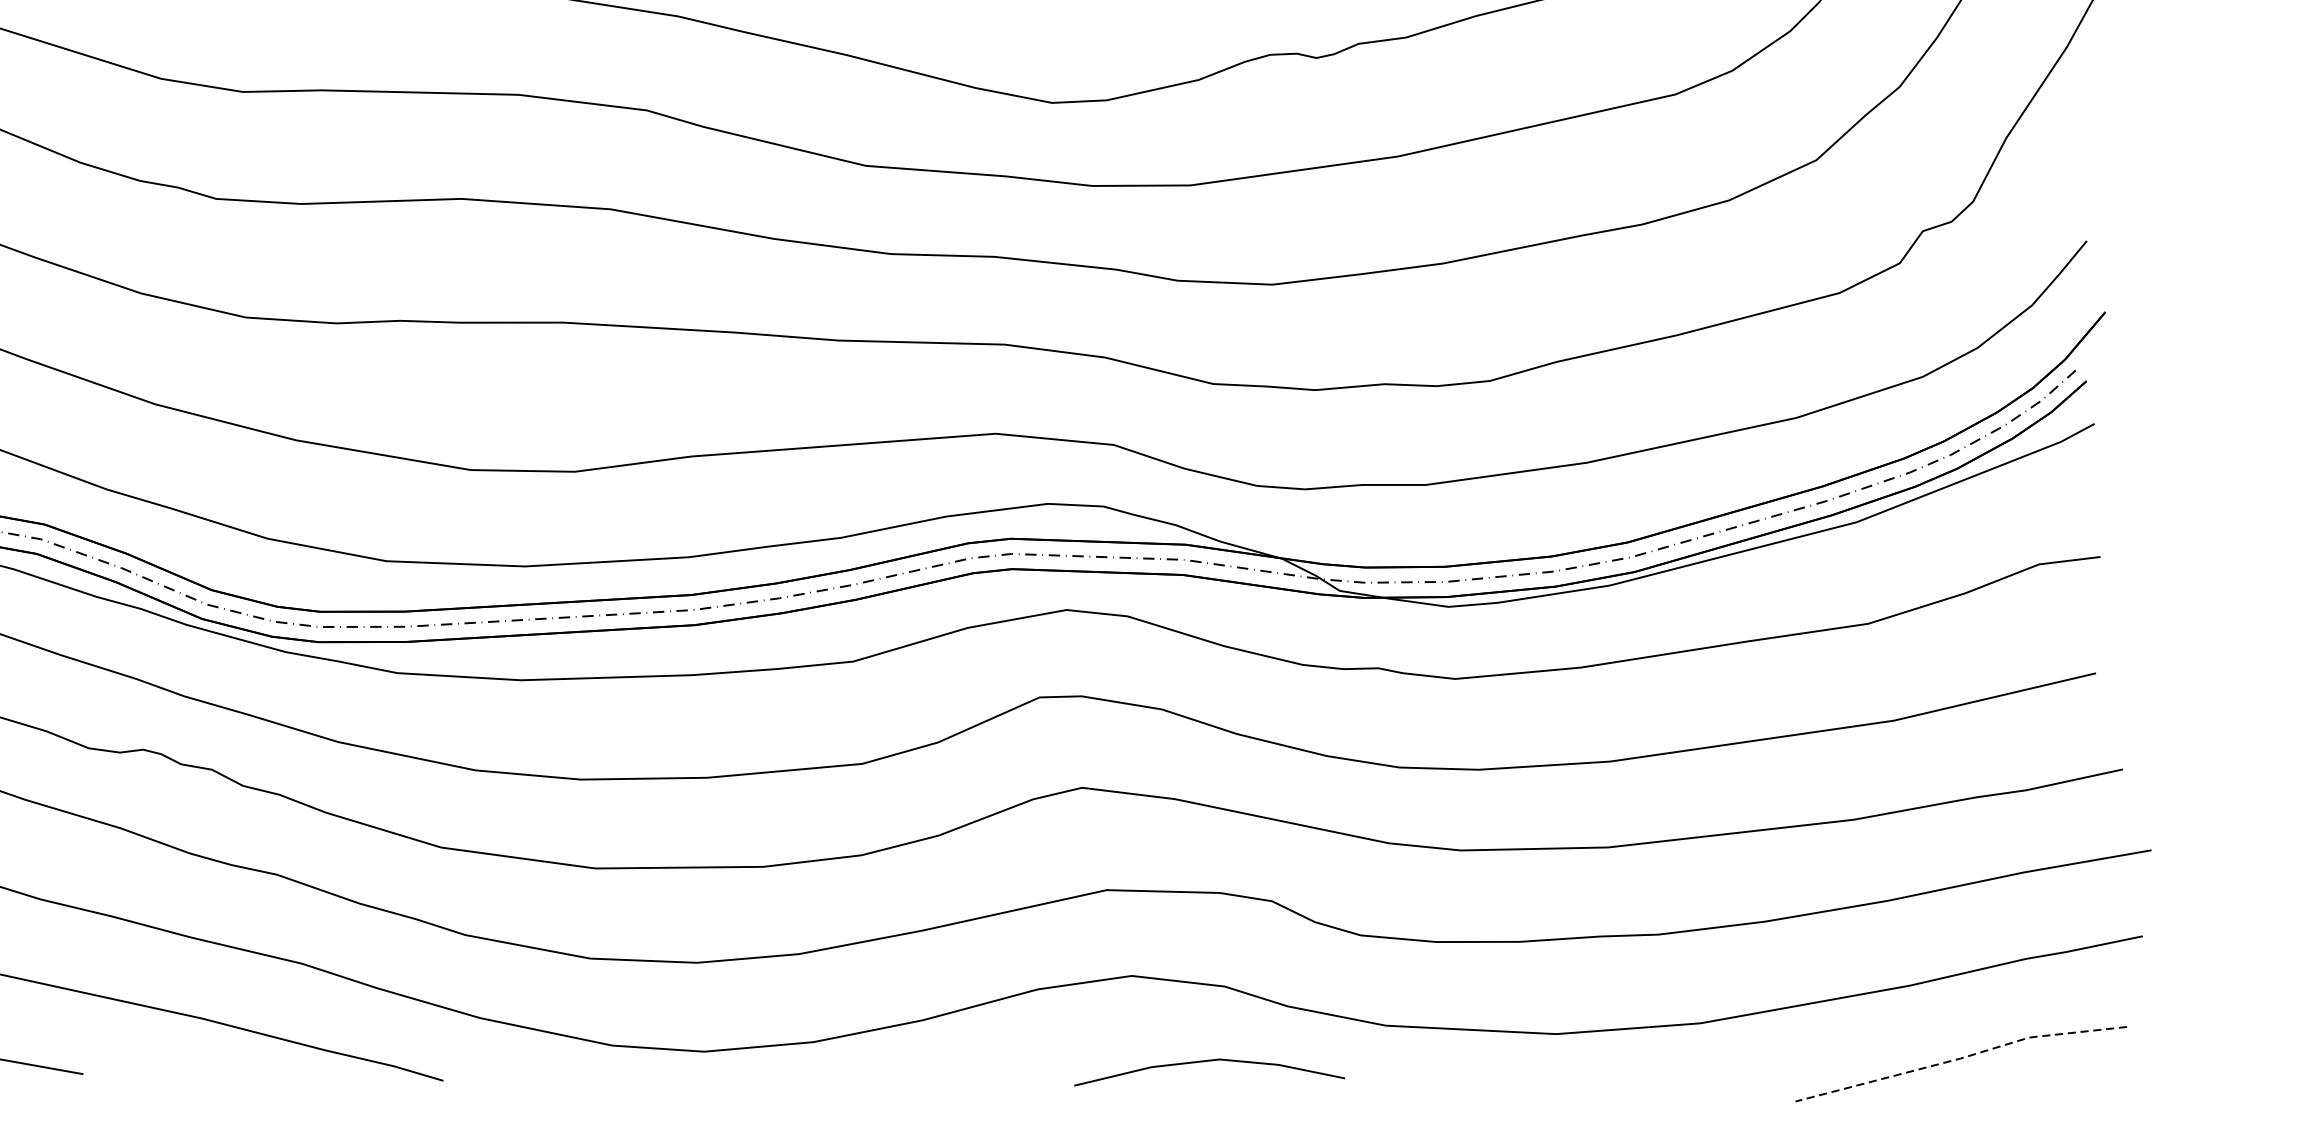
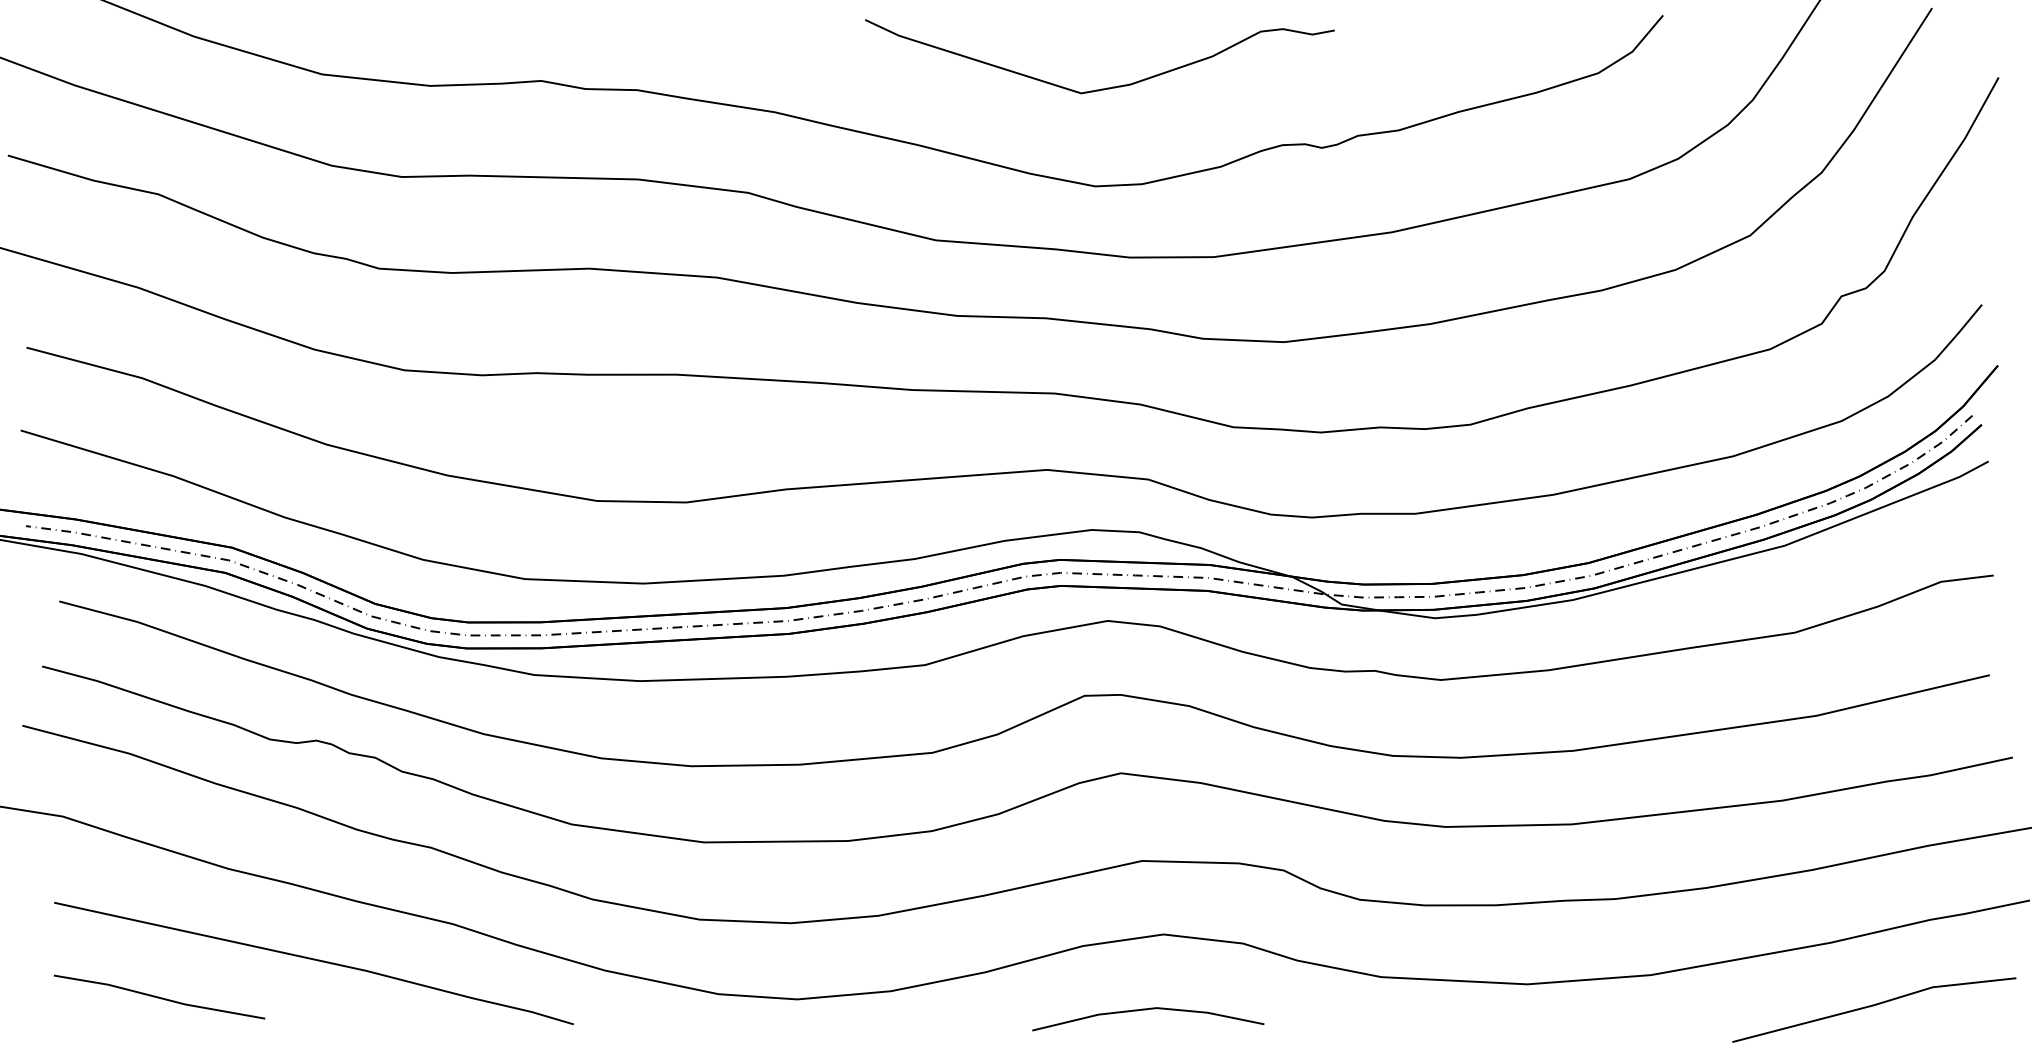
line: (1960, 1058) -> (1873, 1005), dashed -> solid
line: (1207, 1062) -> (1146, 1010), moved

